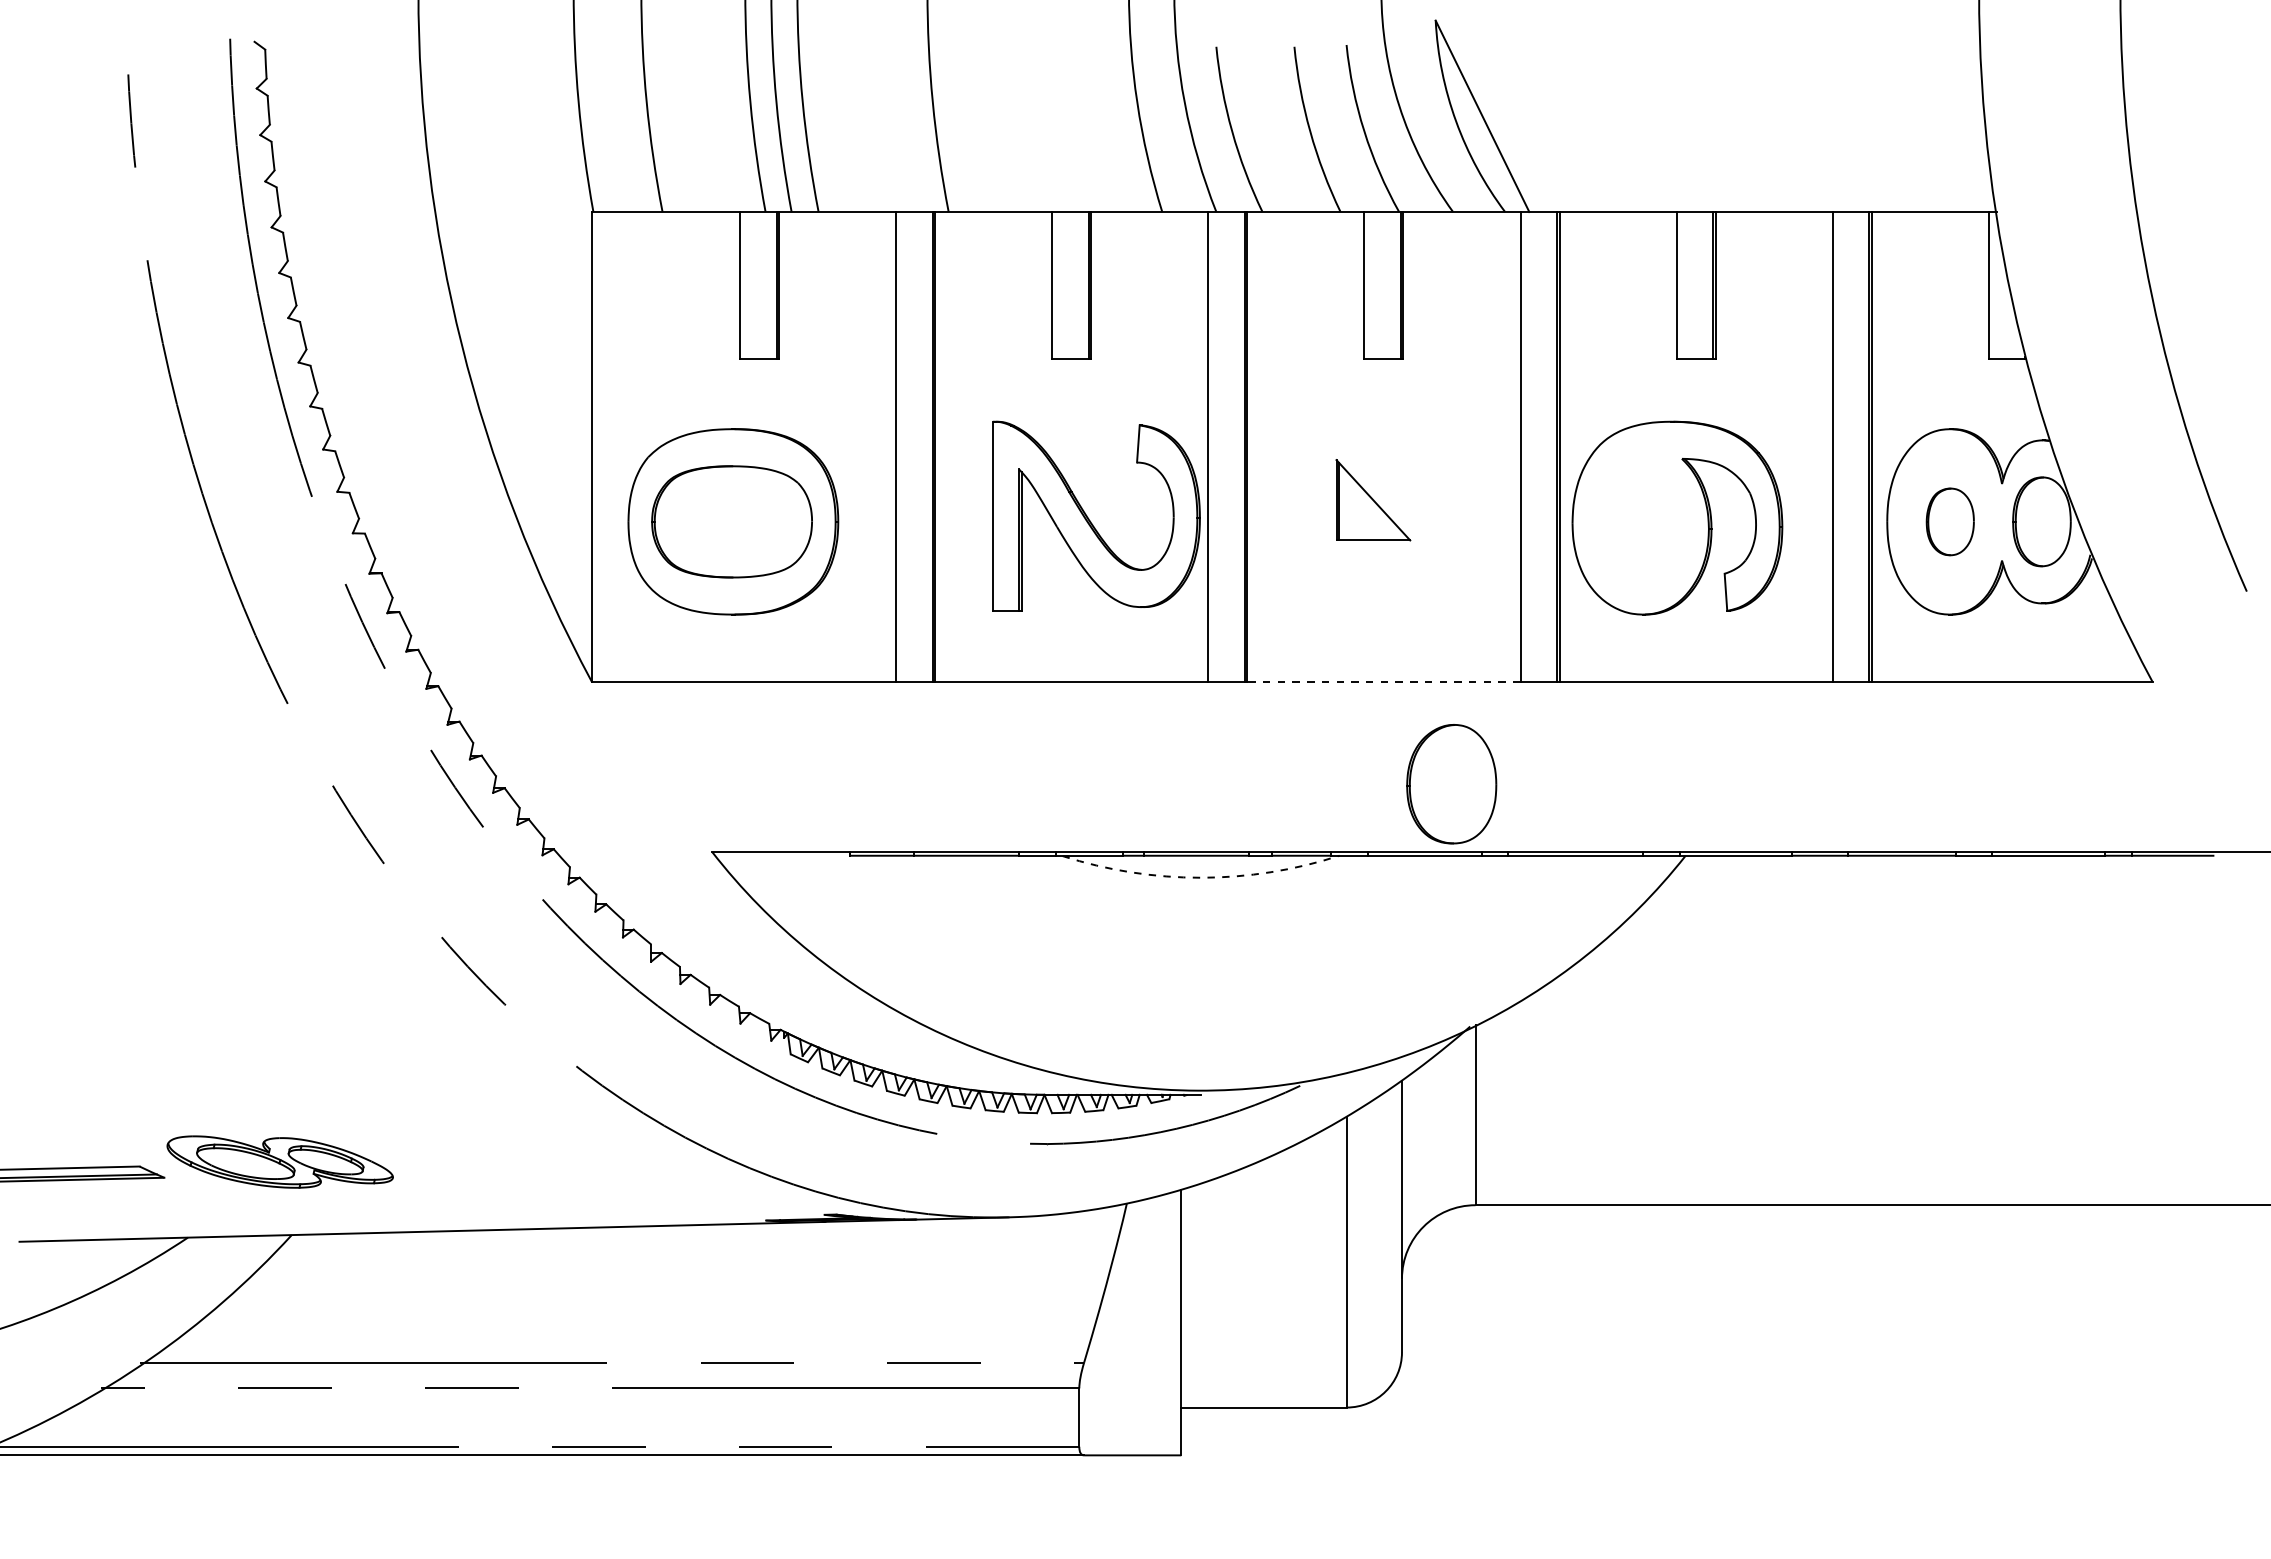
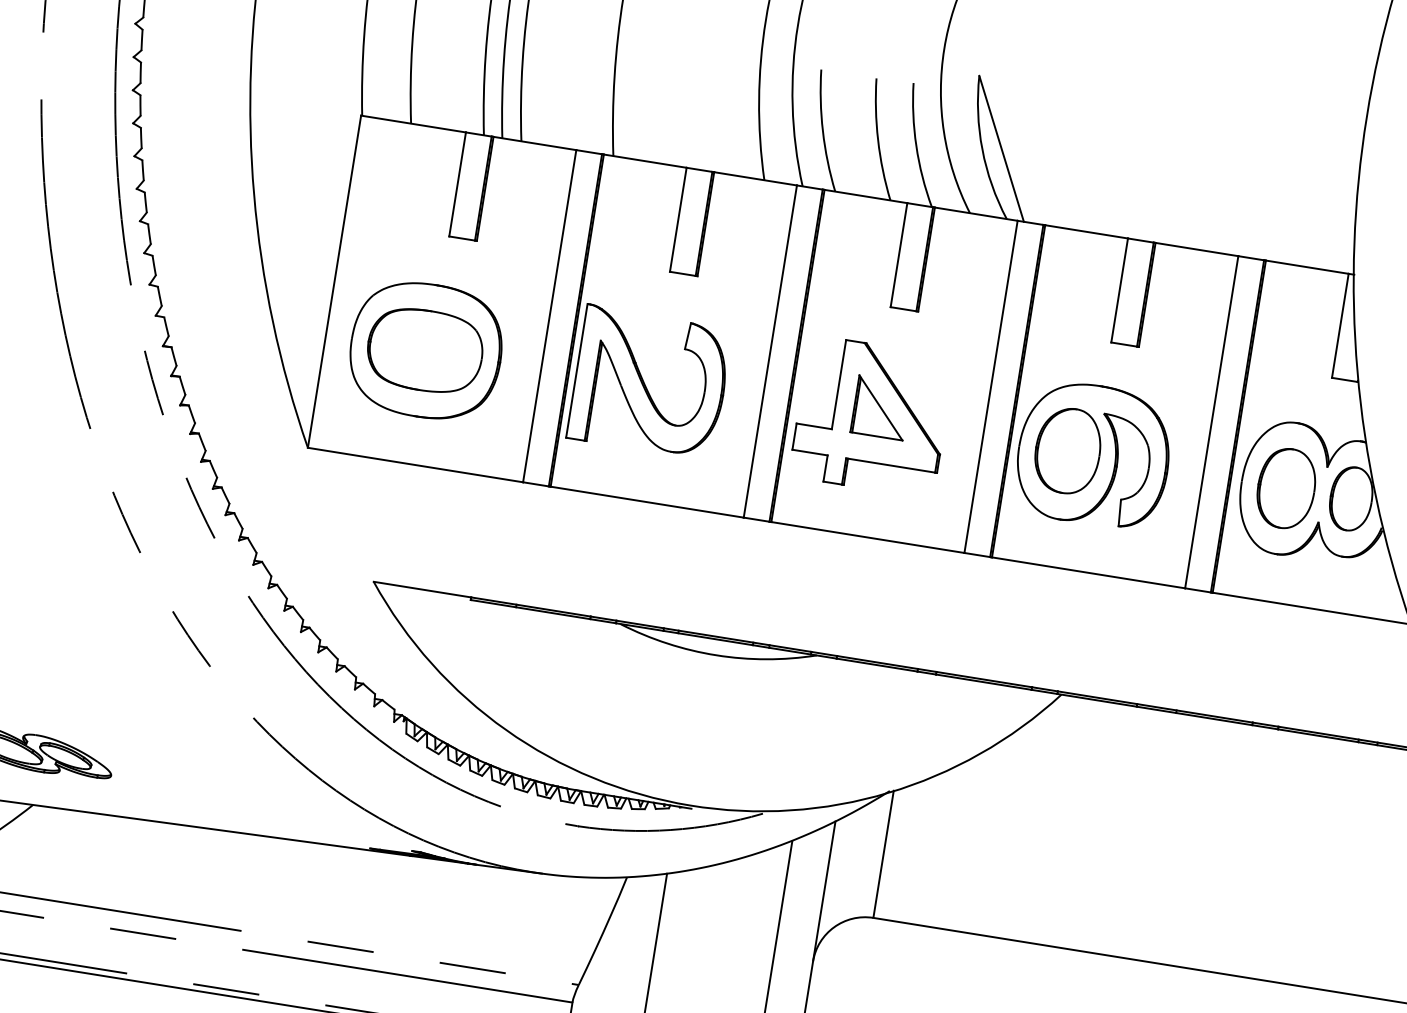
part: (1363, 514) -> (872, 416), added
part: (1089, 518) -> (644, 383), moved
part: (1950, 521) -> (1286, 488), size x1.67
line: (1383, 681) -> (867, 537), dashed -> solid
part: (1451, 784) -> (1067, 451), moved
arc: (1201, 877) -> (716, 655), dashed -> solid

